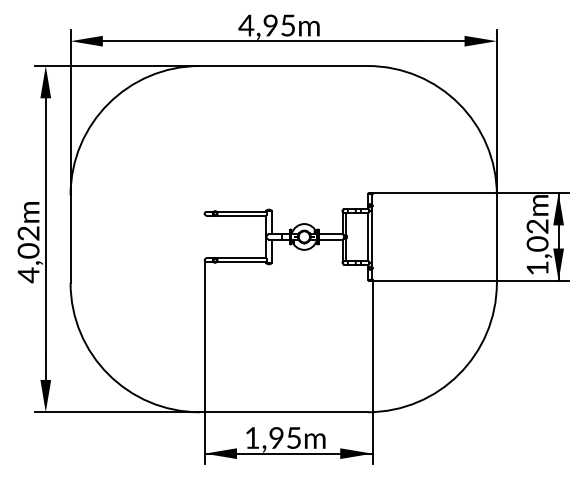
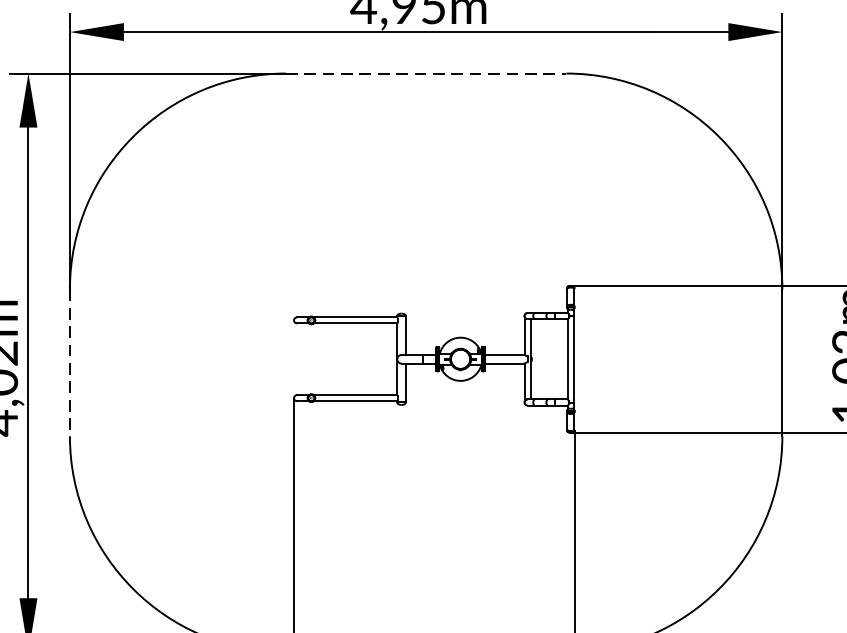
line: (283, 66) -> (425, 74), solid -> dashed
line: (70, 239) -> (69, 363), solid -> dashed

